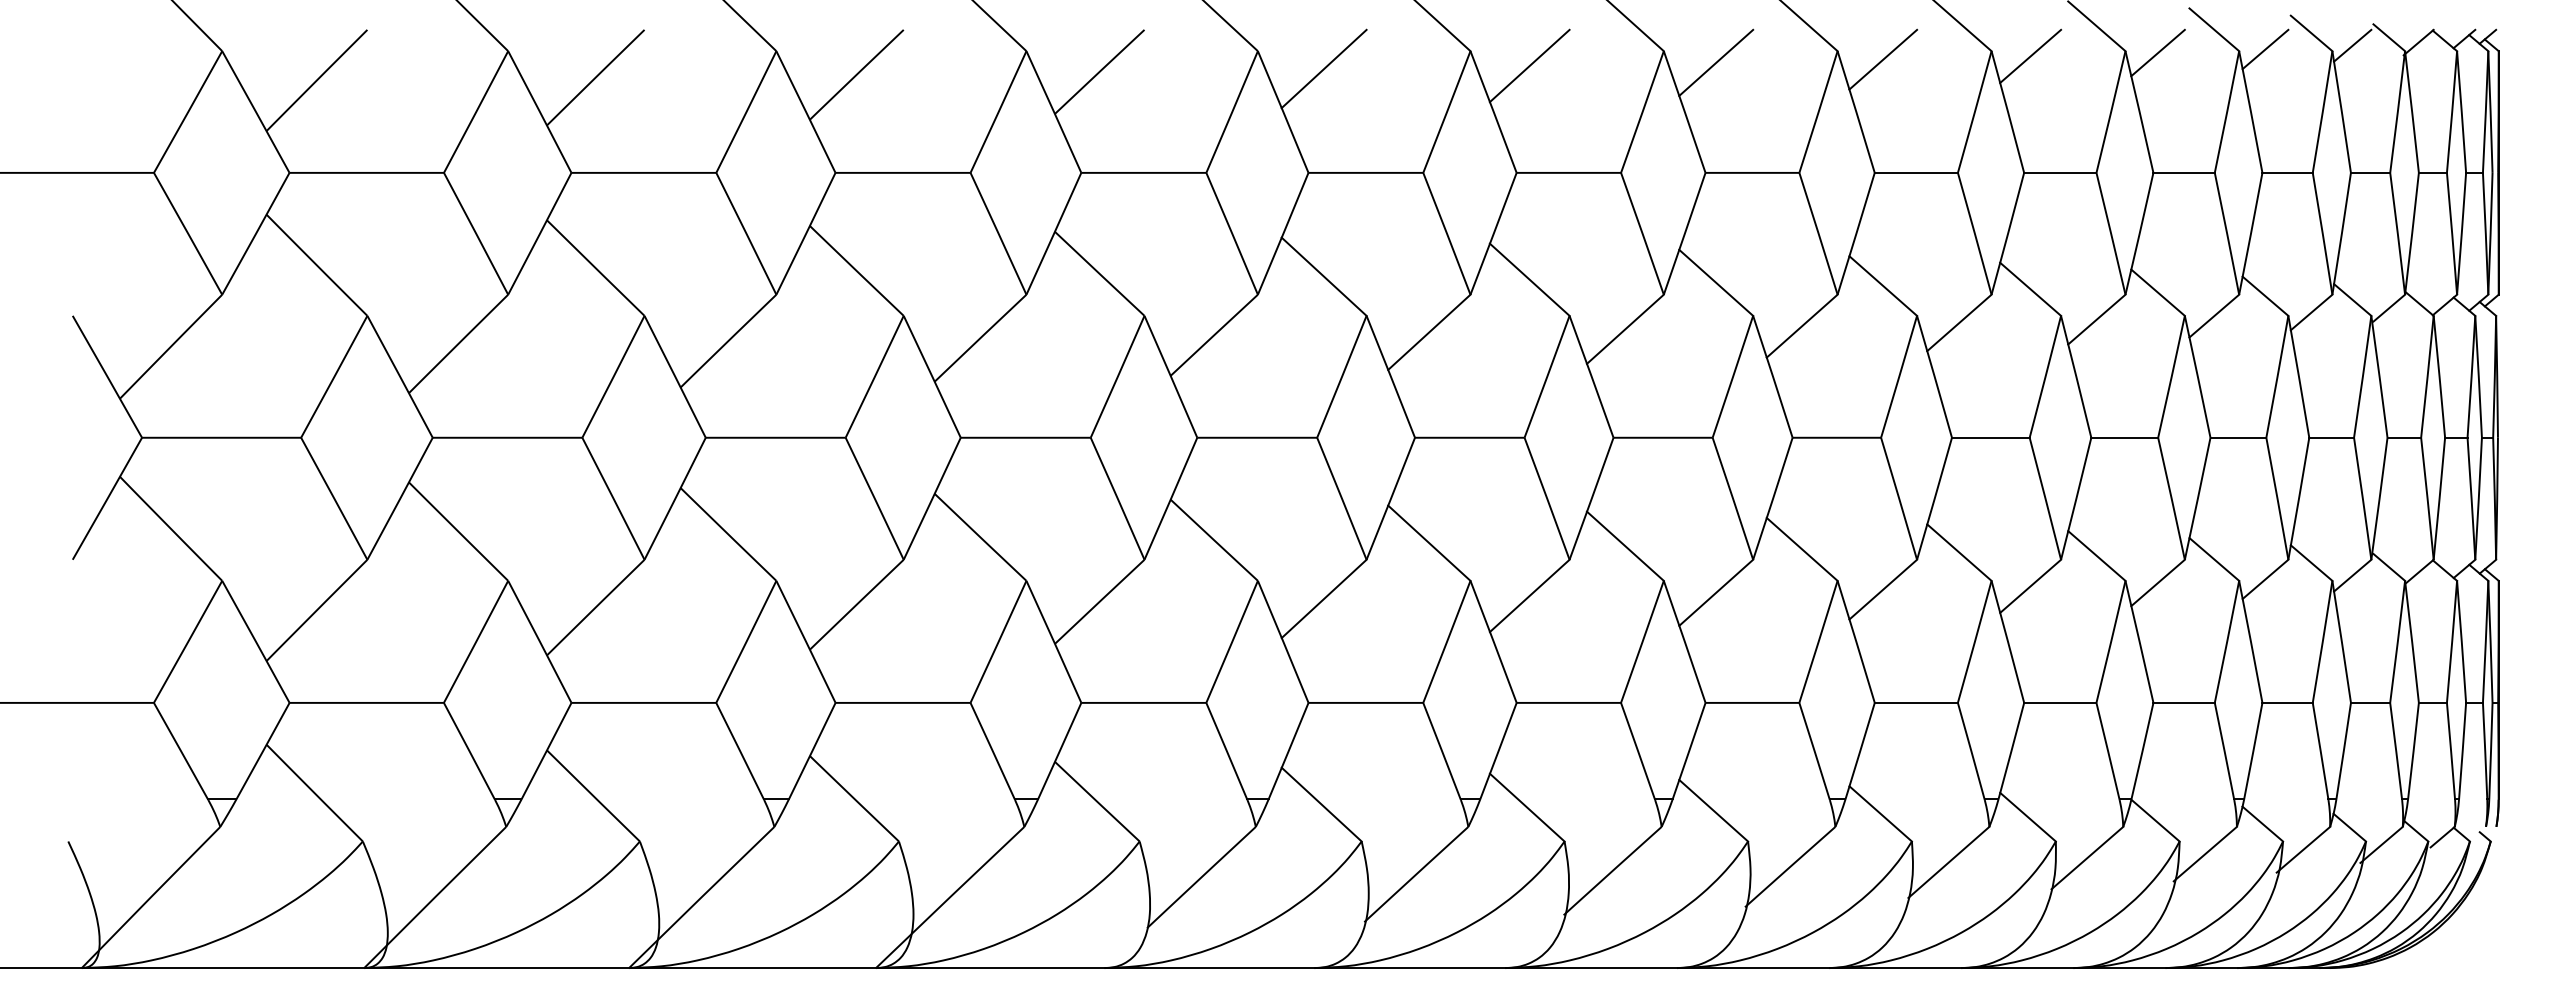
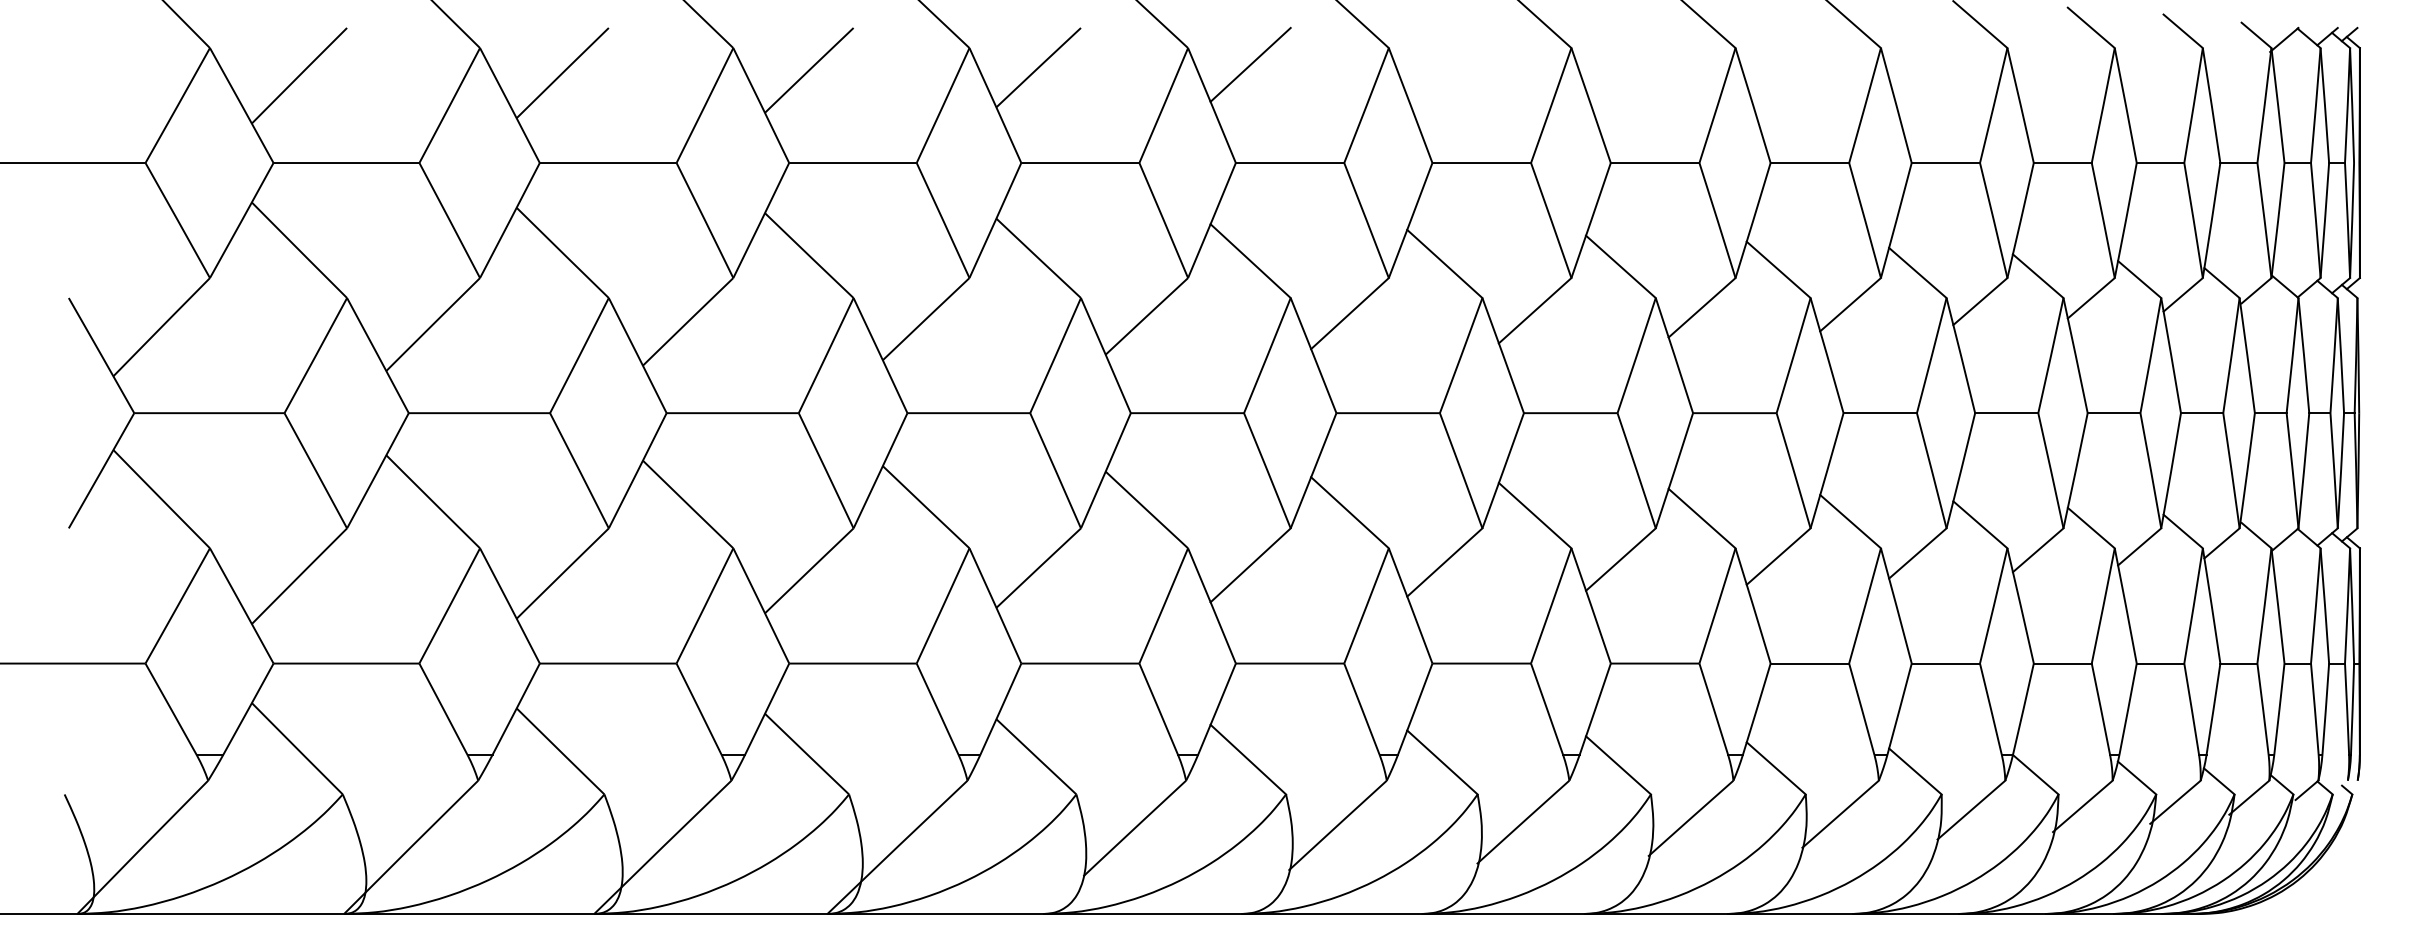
line: (2352, 45) -> (2221, 42), removed
line: (2265, 49) -> (2139, 46), removed
line: (2157, 52) -> (2037, 49), removed
line: (2030, 56) -> (1917, 53), removed
line: (1883, 59) -> (1778, 55), removed
line: (1716, 62) -> (1621, 58), removed
line: (1529, 65) -> (1444, 61), removed

